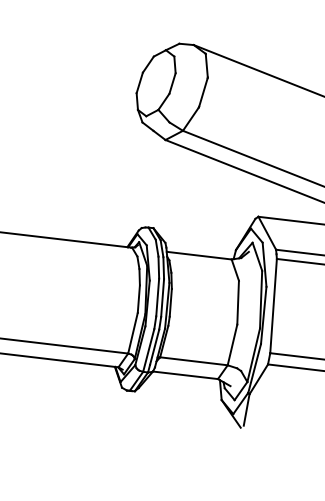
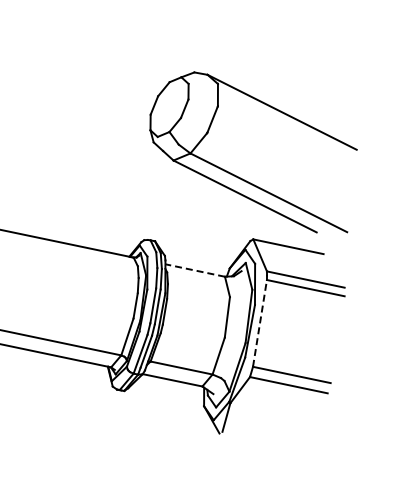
line: (198, 255) -> (194, 270), solid -> dashed
line: (273, 306) -> (259, 323), solid -> dashed

